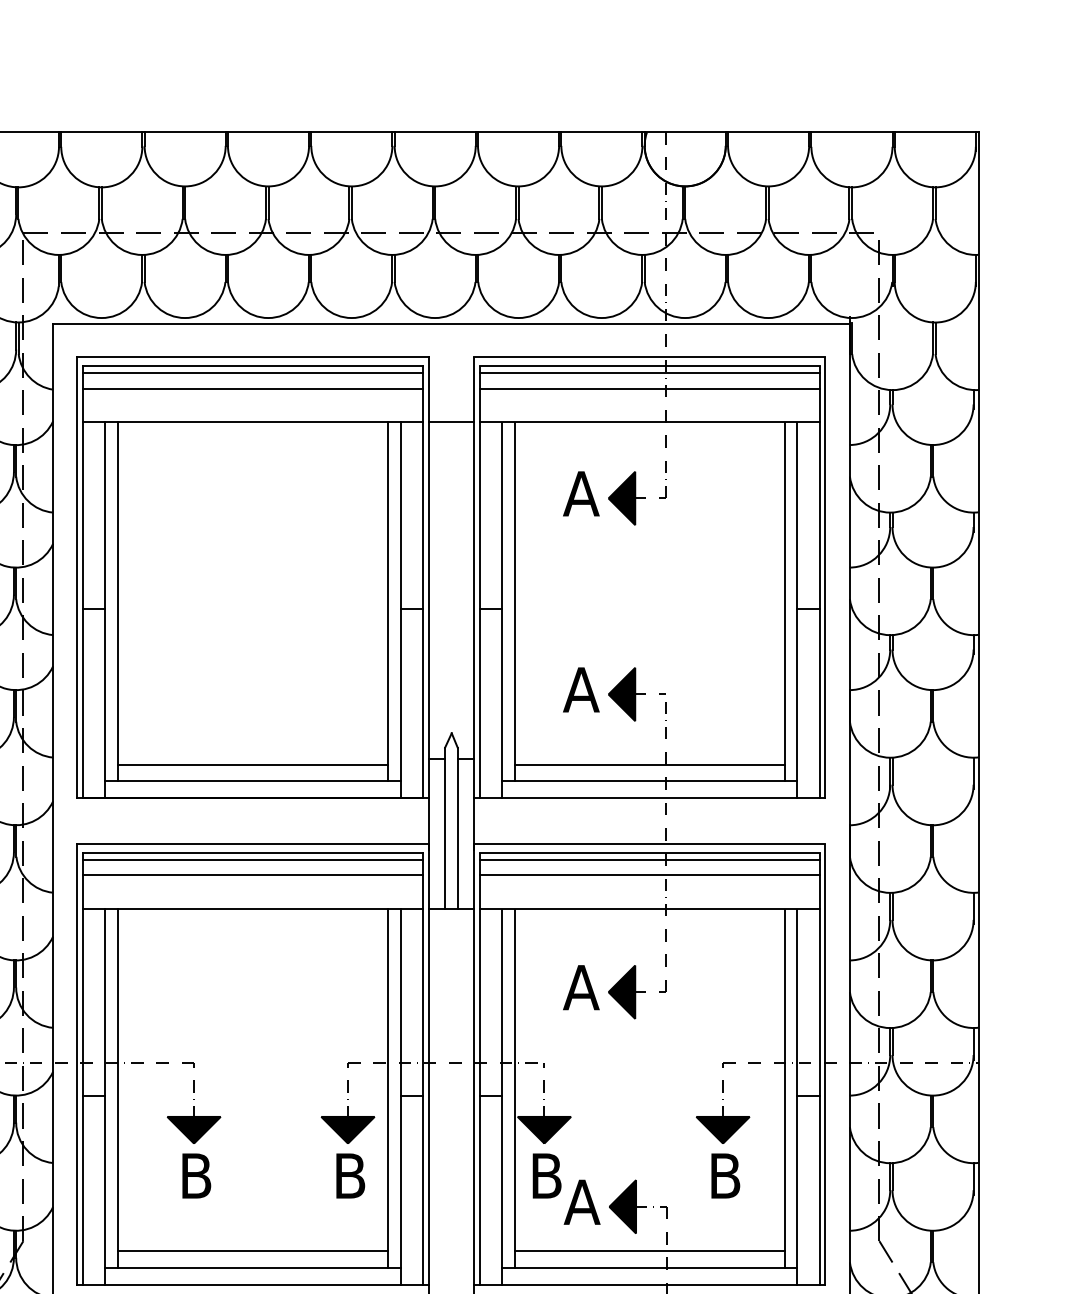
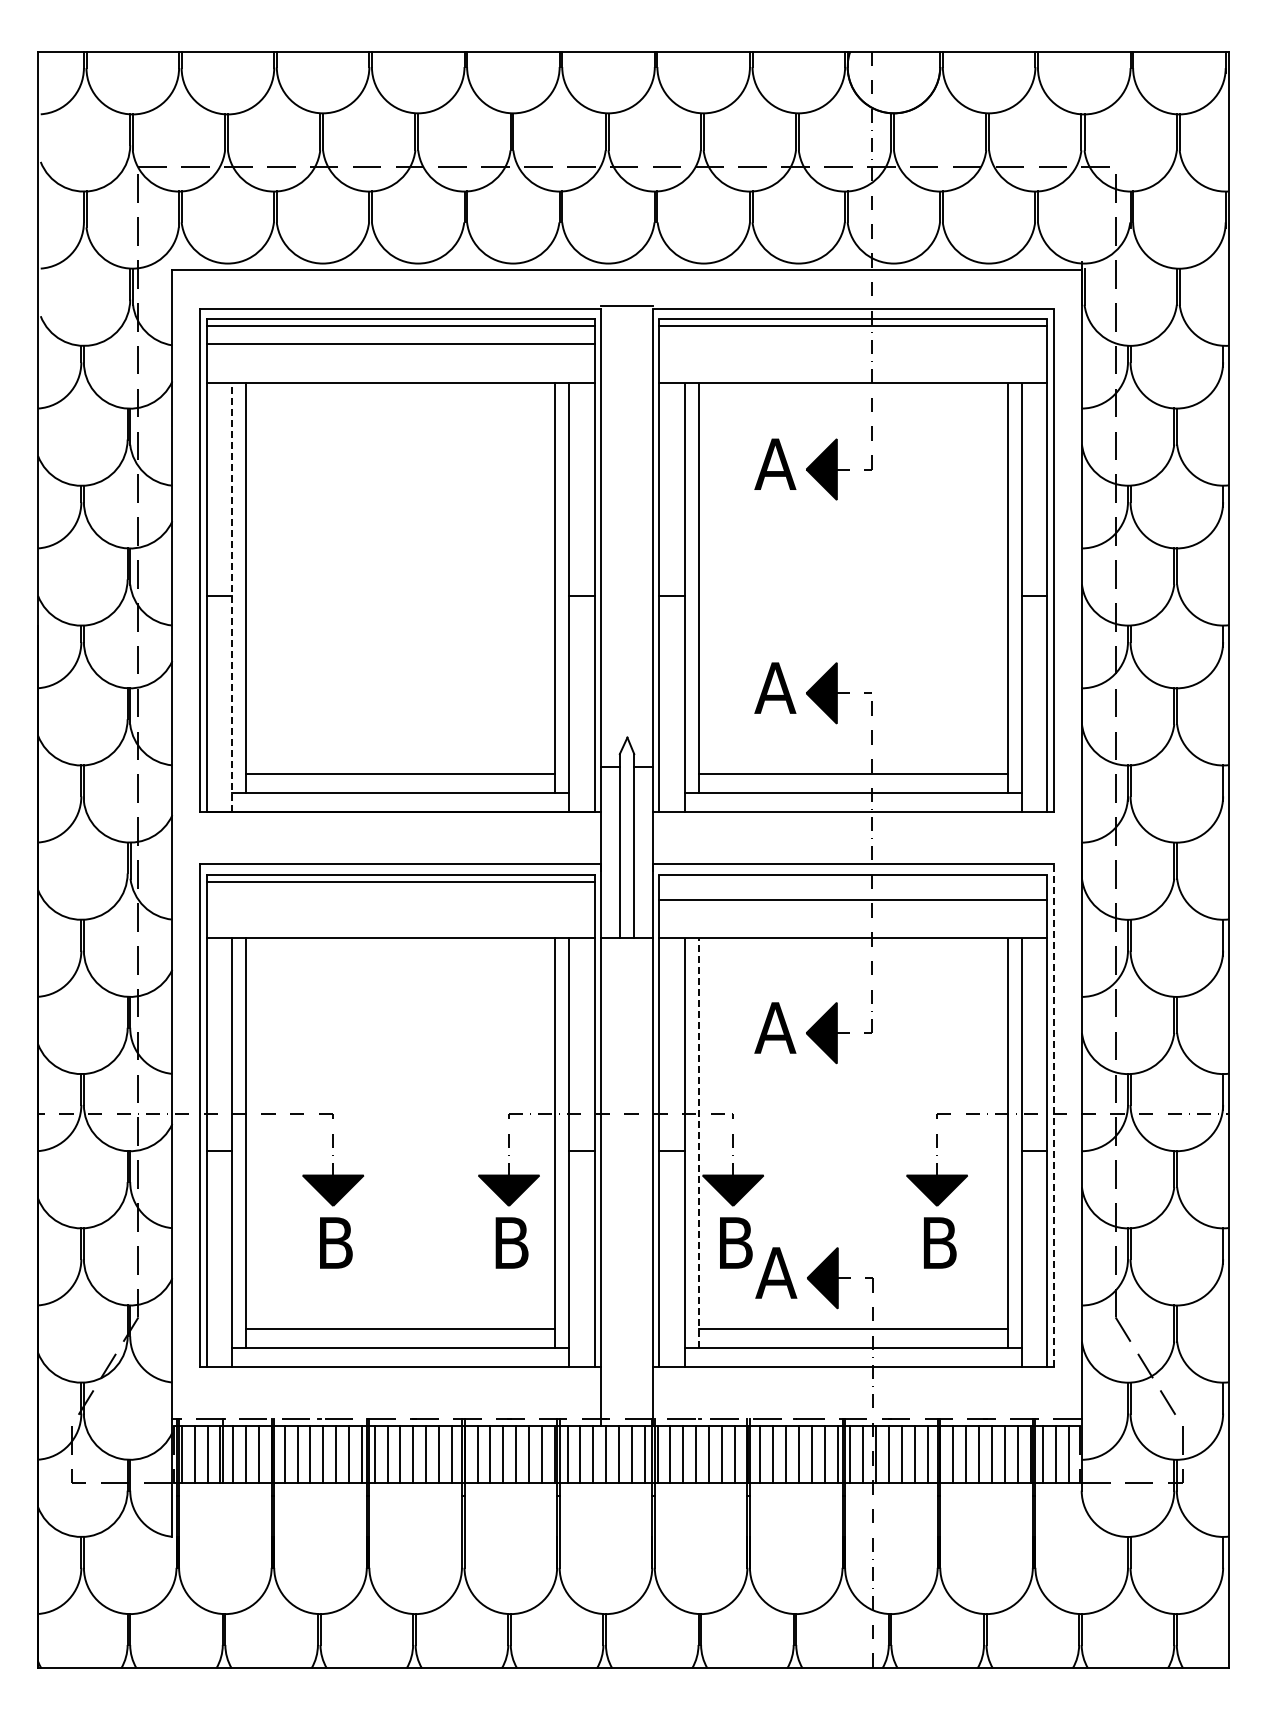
line: (649, 388) -> (853, 344), removed
line: (450, 422) -> (626, 305), moved
line: (105, 609) -> (232, 596), solid -> dashed
line: (649, 859) -> (853, 881), removed
line: (252, 875) -> (400, 899), removed
line: (824, 1065) -> (1053, 1116), solid -> dashed
line: (514, 1088) -> (699, 1143), solid -> dashed

